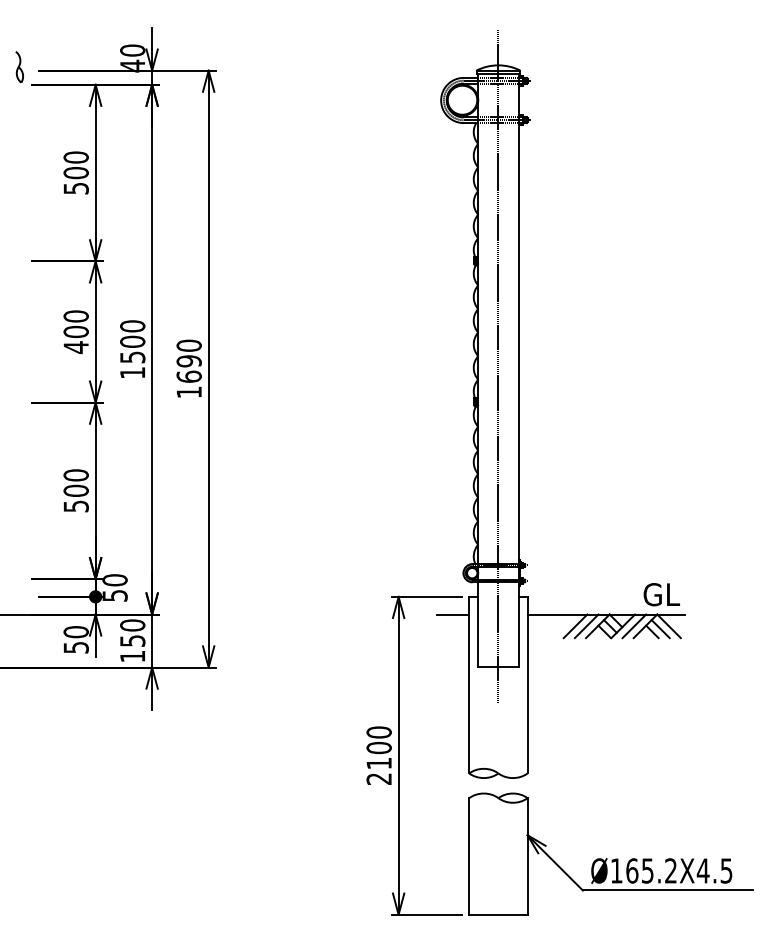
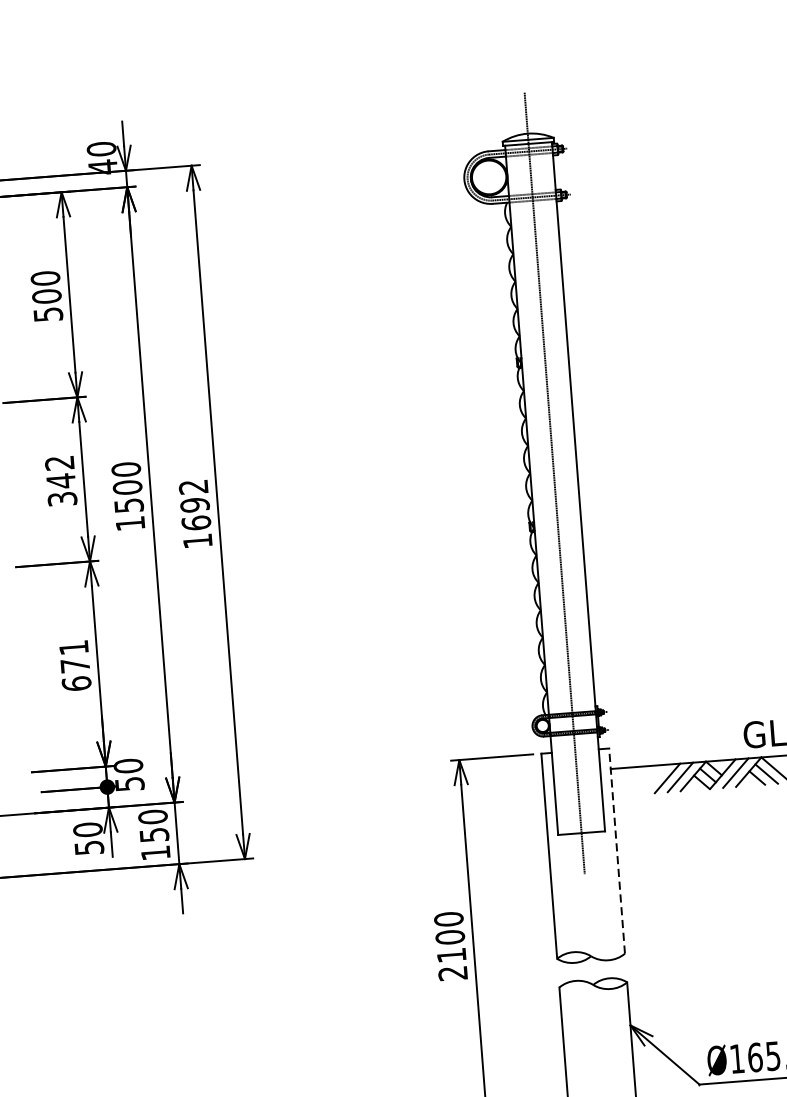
text: (75, 331) -> (60, 480), 400 -> 342
text: (188, 345) -> (192, 486), 1690 -> 1692
text: (75, 490) -> (74, 665), 500 -> 671
line: (452, 614) -> (523, 775), removed
line: (527, 684) -> (616, 850), solid -> dashed

